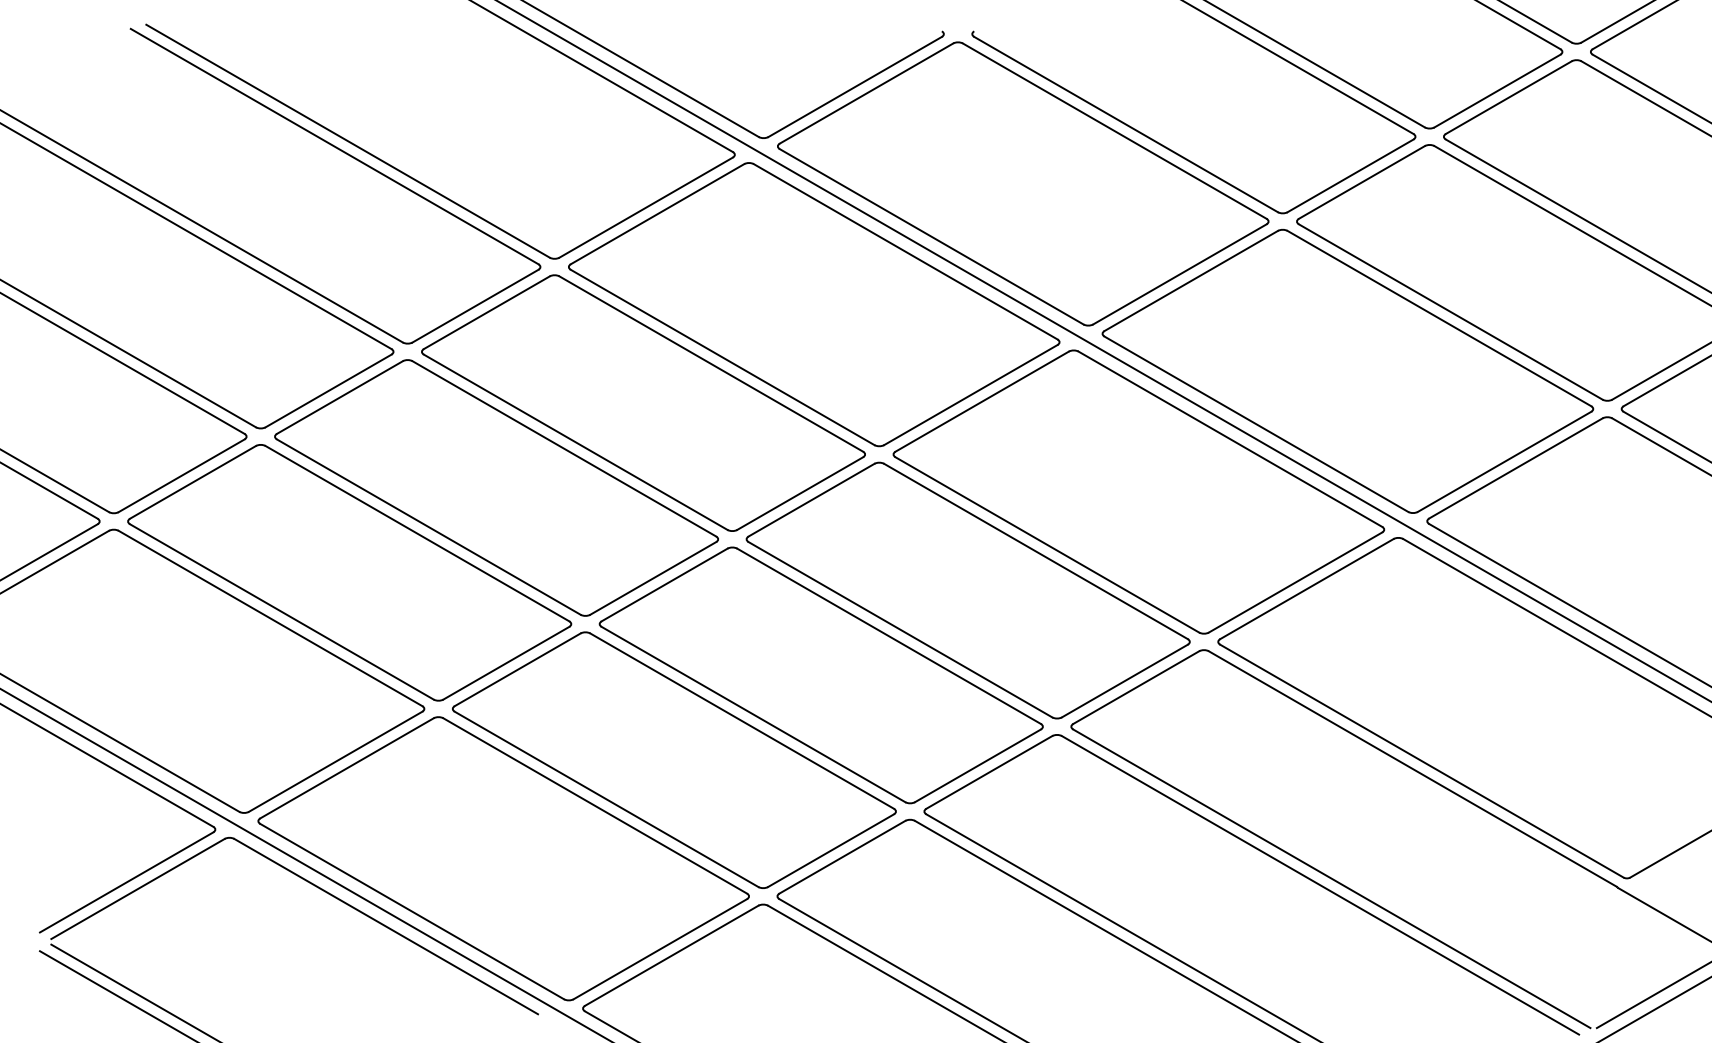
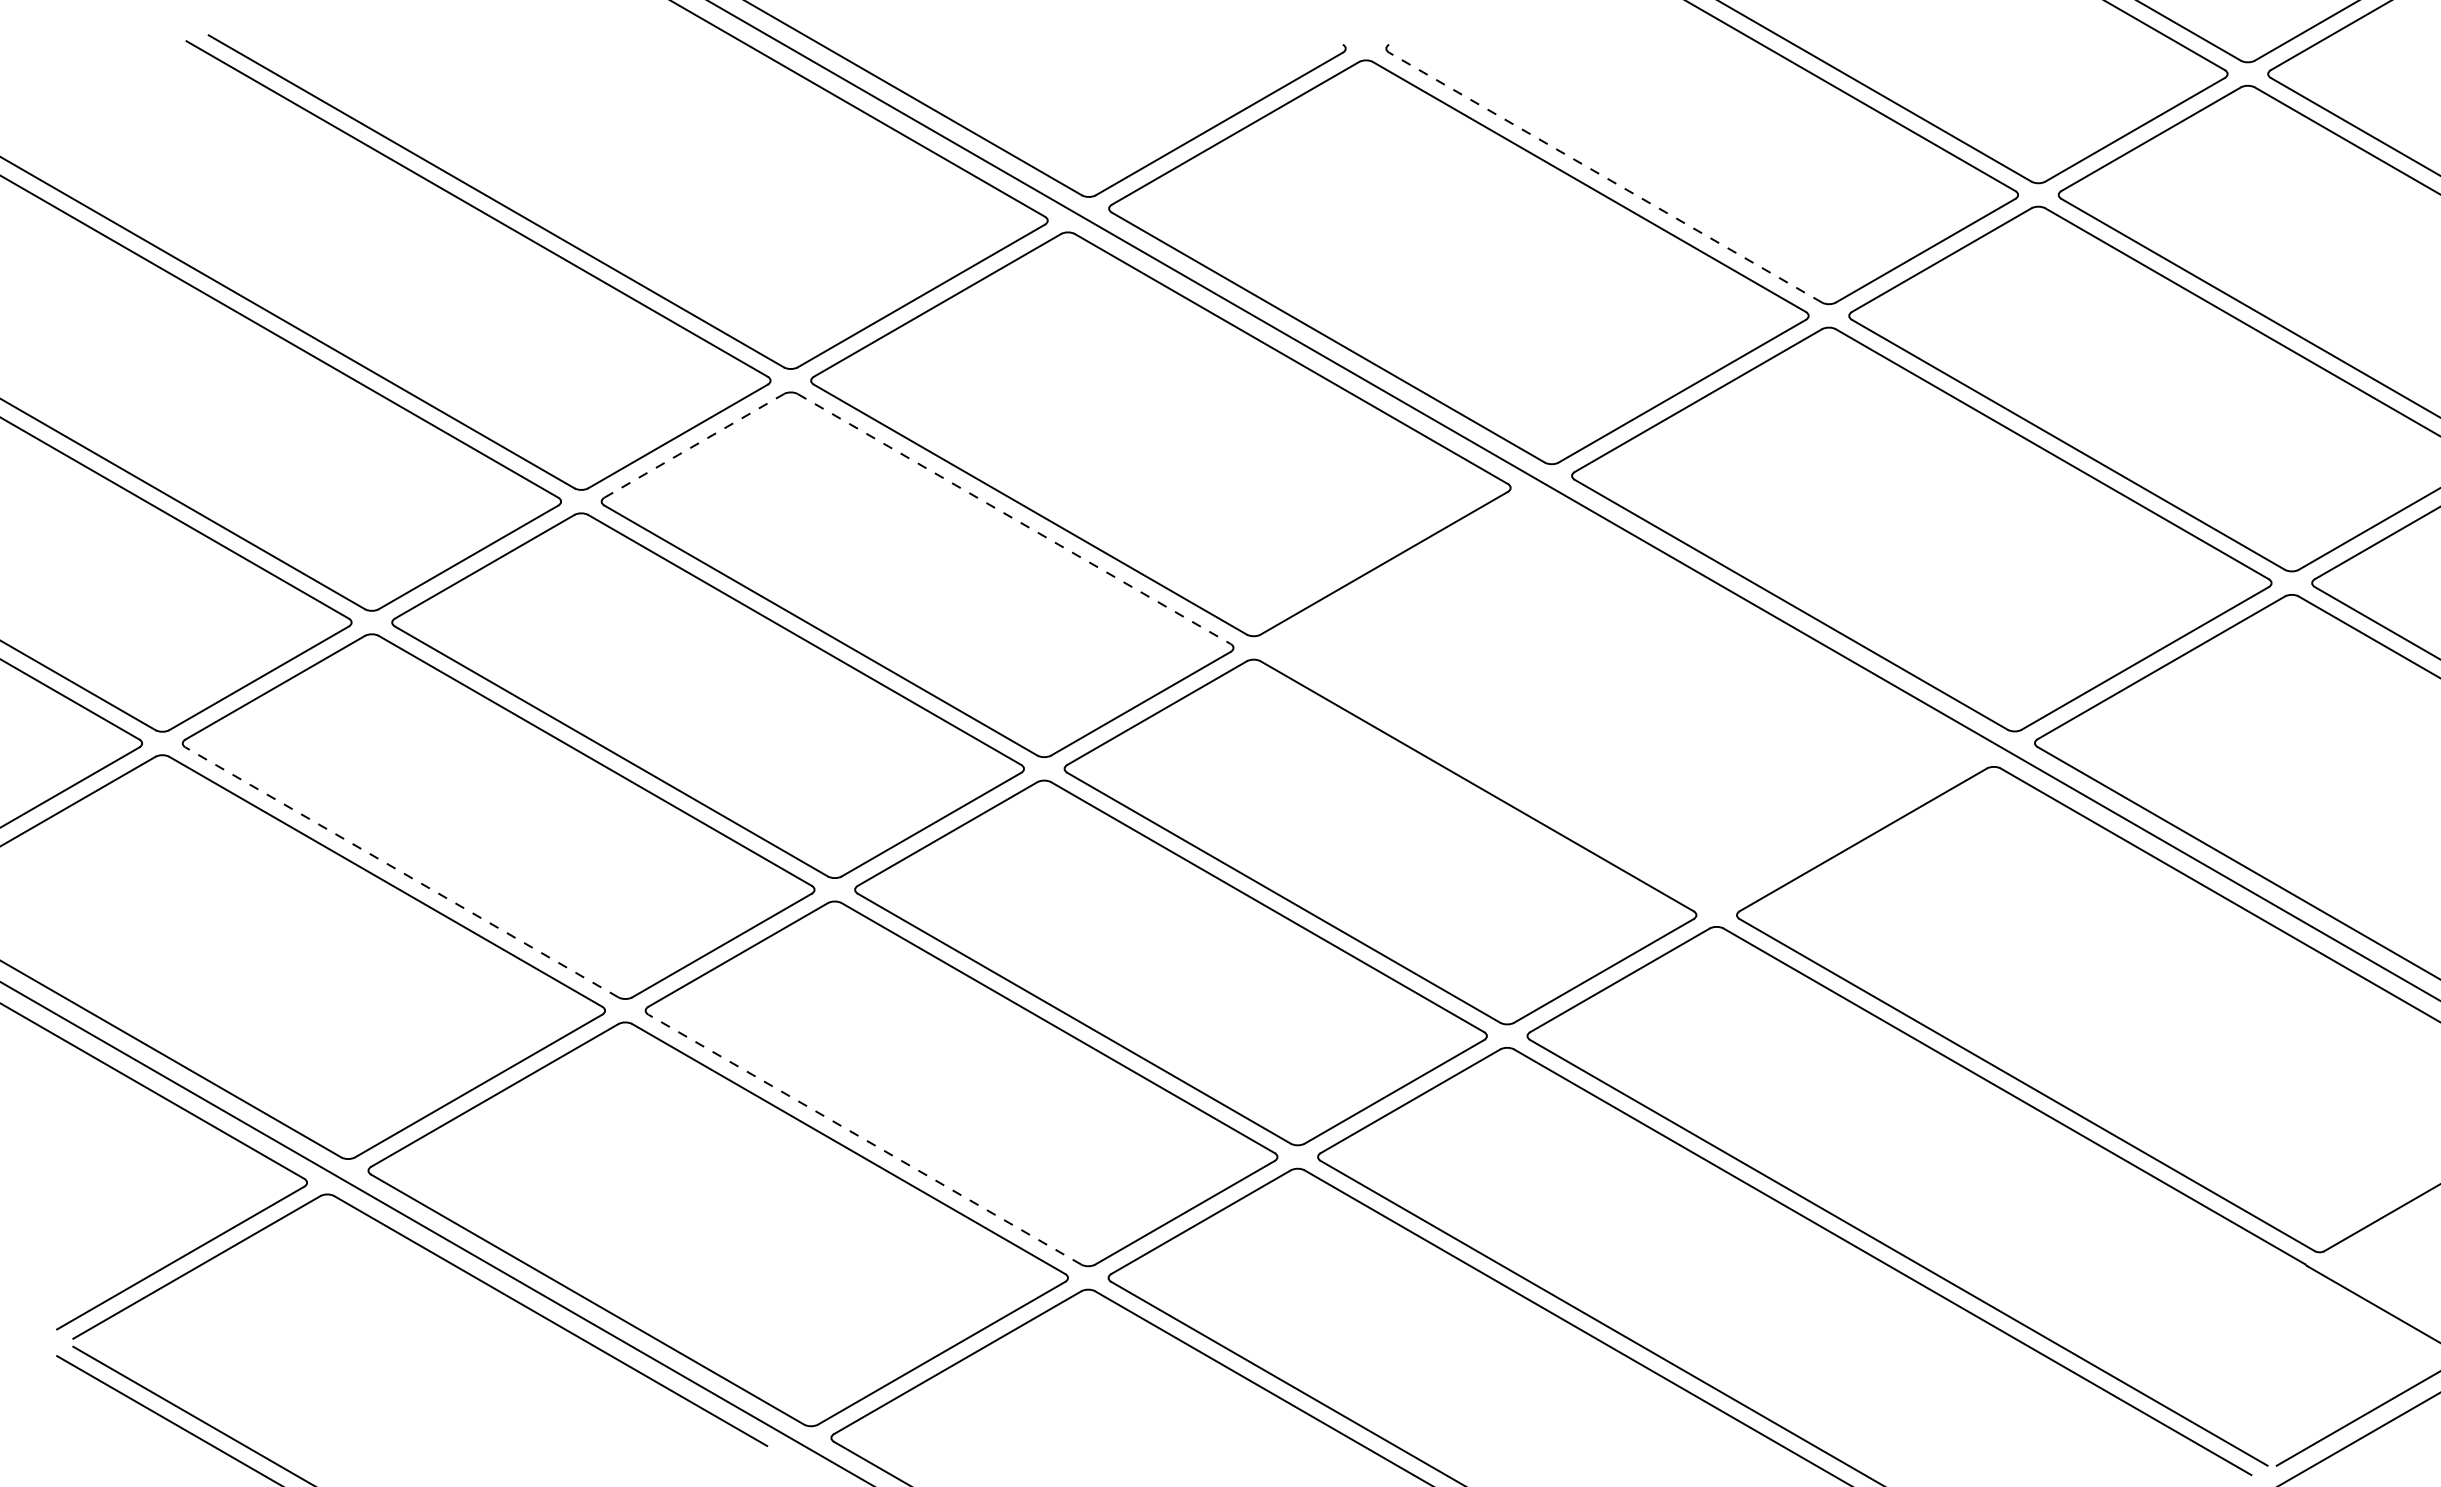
line: (1125, 124) -> (1604, 177), solid -> dashed
line: (486, 312) -> (693, 445), solid -> dashed
line: (711, 364) -> (1014, 519), solid -> dashed
part: (1138, 491) -> (1623, 700), removed
line: (281, 611) -> (401, 871), solid -> dashed
line: (606, 799) -> (864, 1139), solid -> dashed

